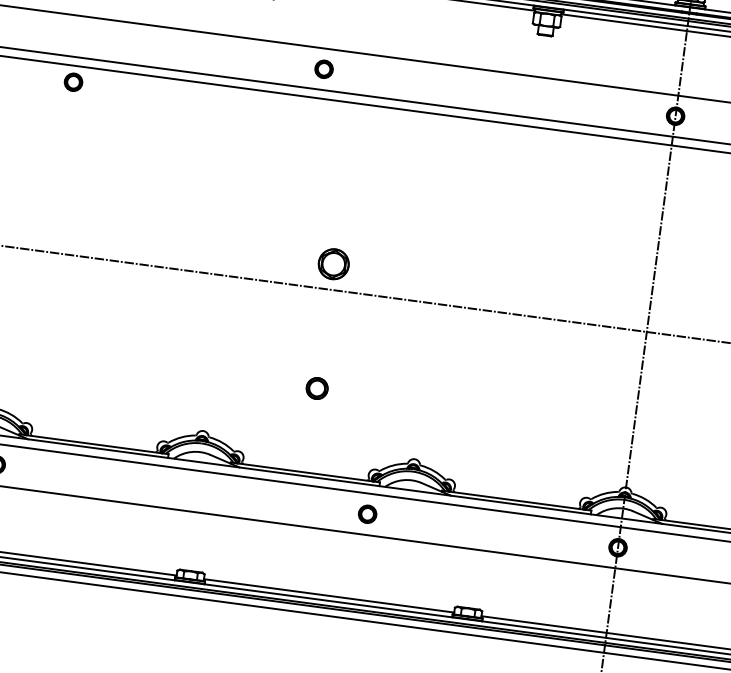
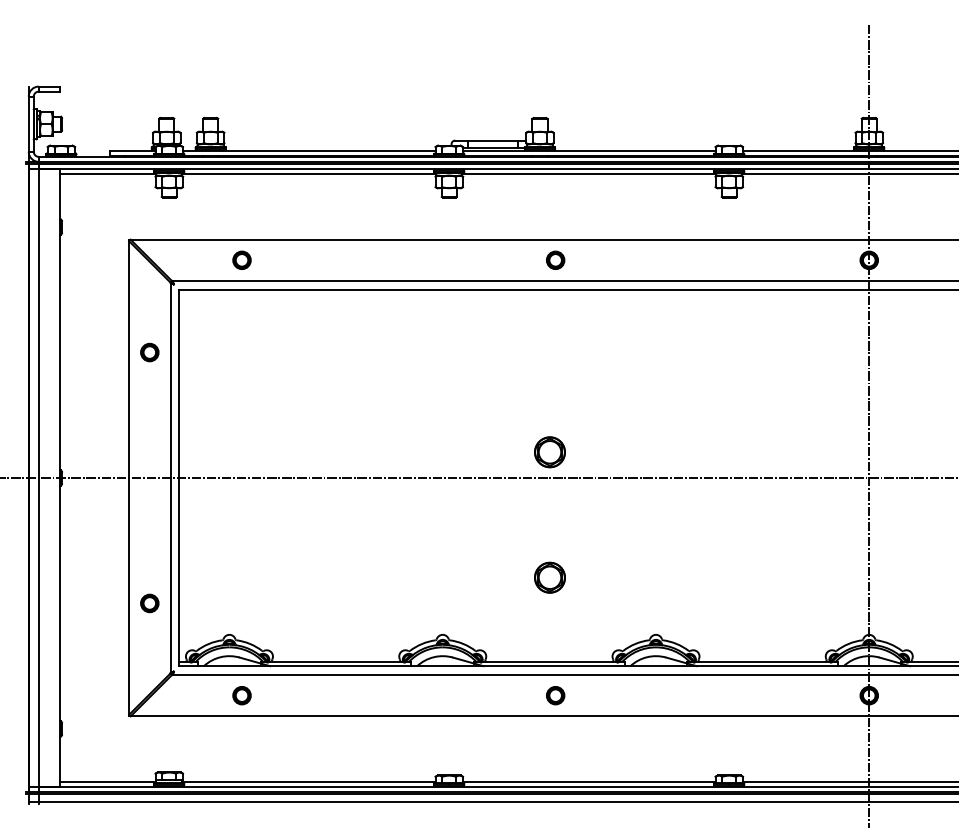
part: (324, 68) -> (555, 259), moved
part: (73, 81) -> (241, 259), moved
part: (316, 388) -> (549, 577), size x1.43
part: (367, 514) -> (555, 695), moved

